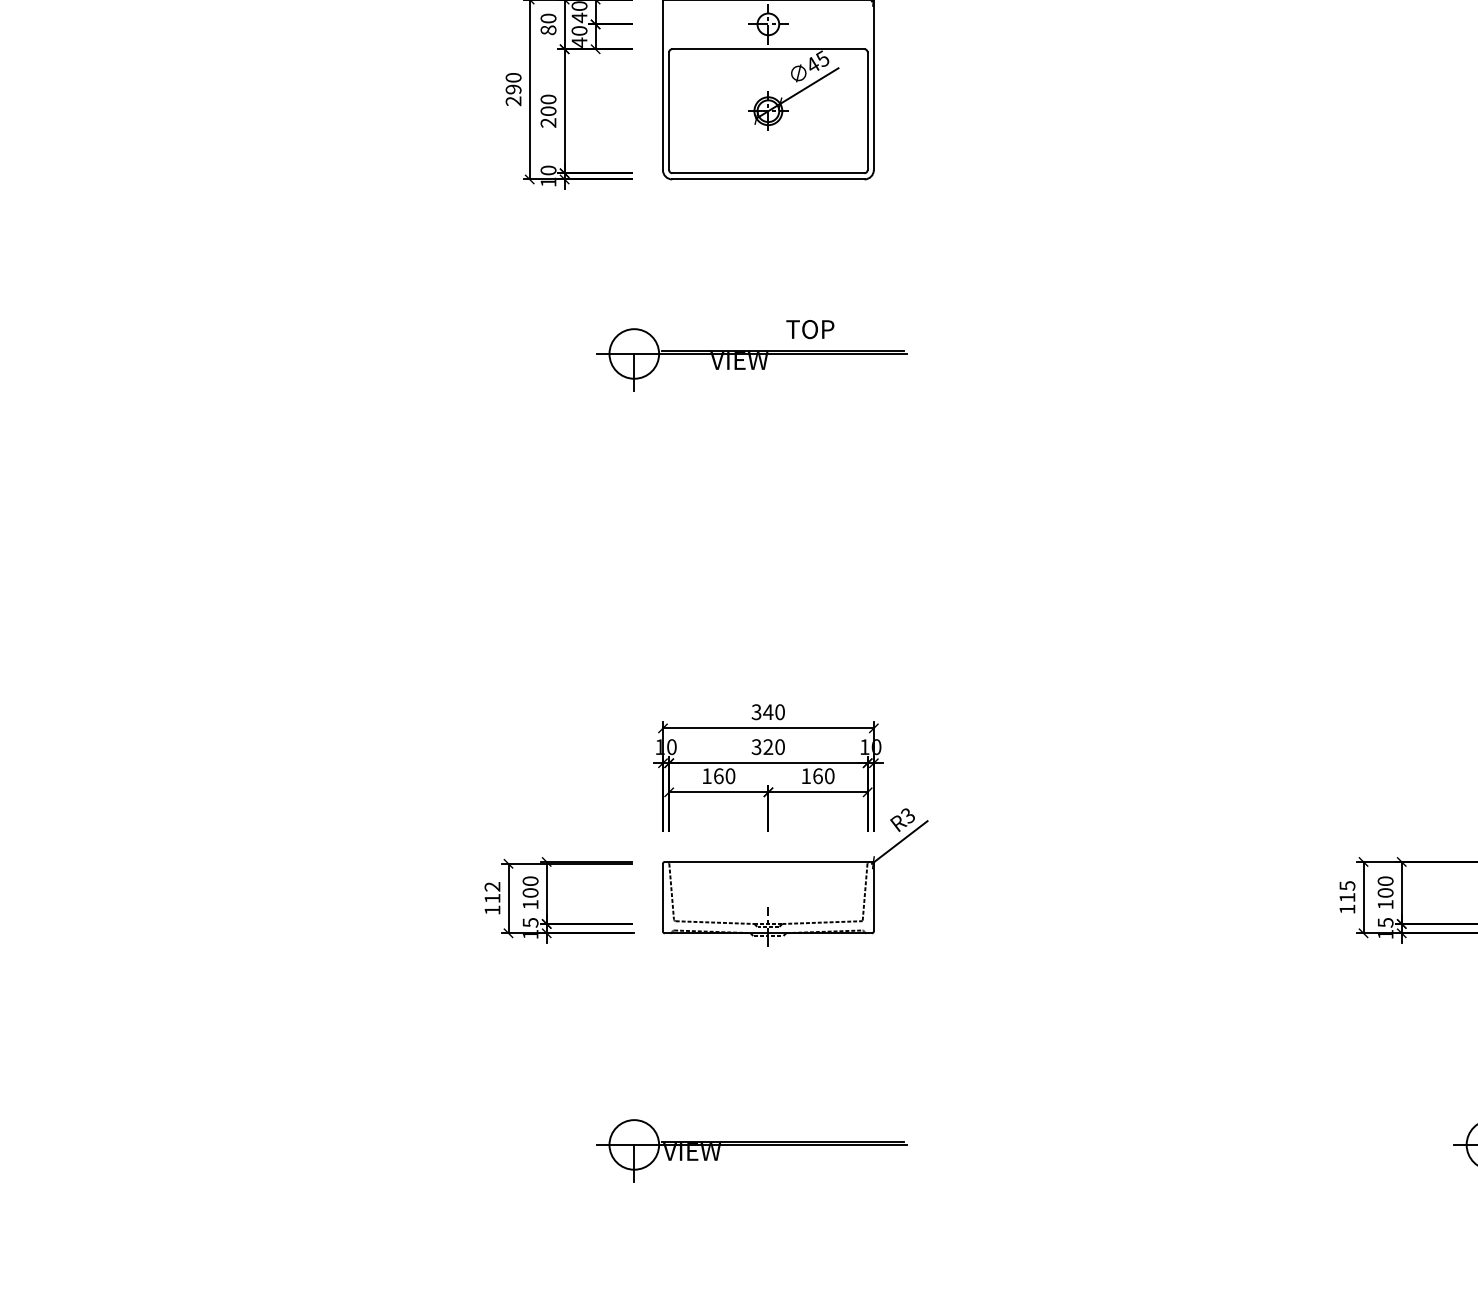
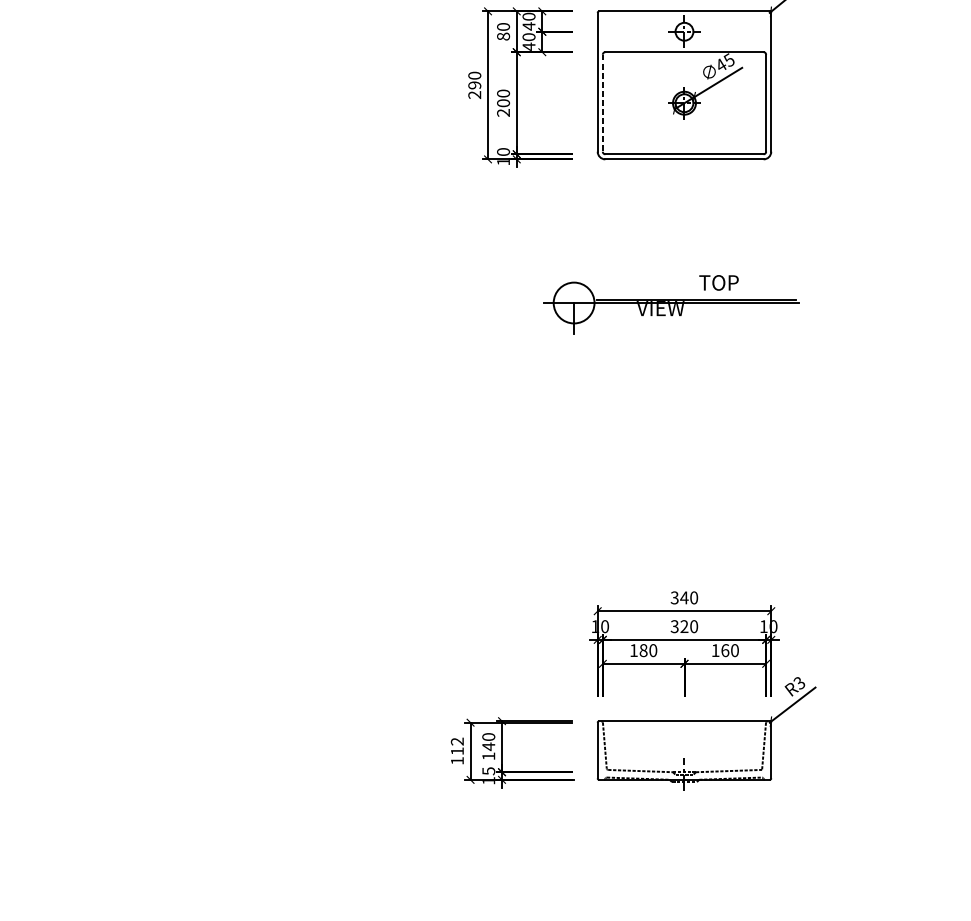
line: (669, 111) -> (603, 103), solid -> dashed
text: (718, 775) -> (643, 650), 160 -> 180
text: (530, 892) -> (488, 746), 100 -> 140

